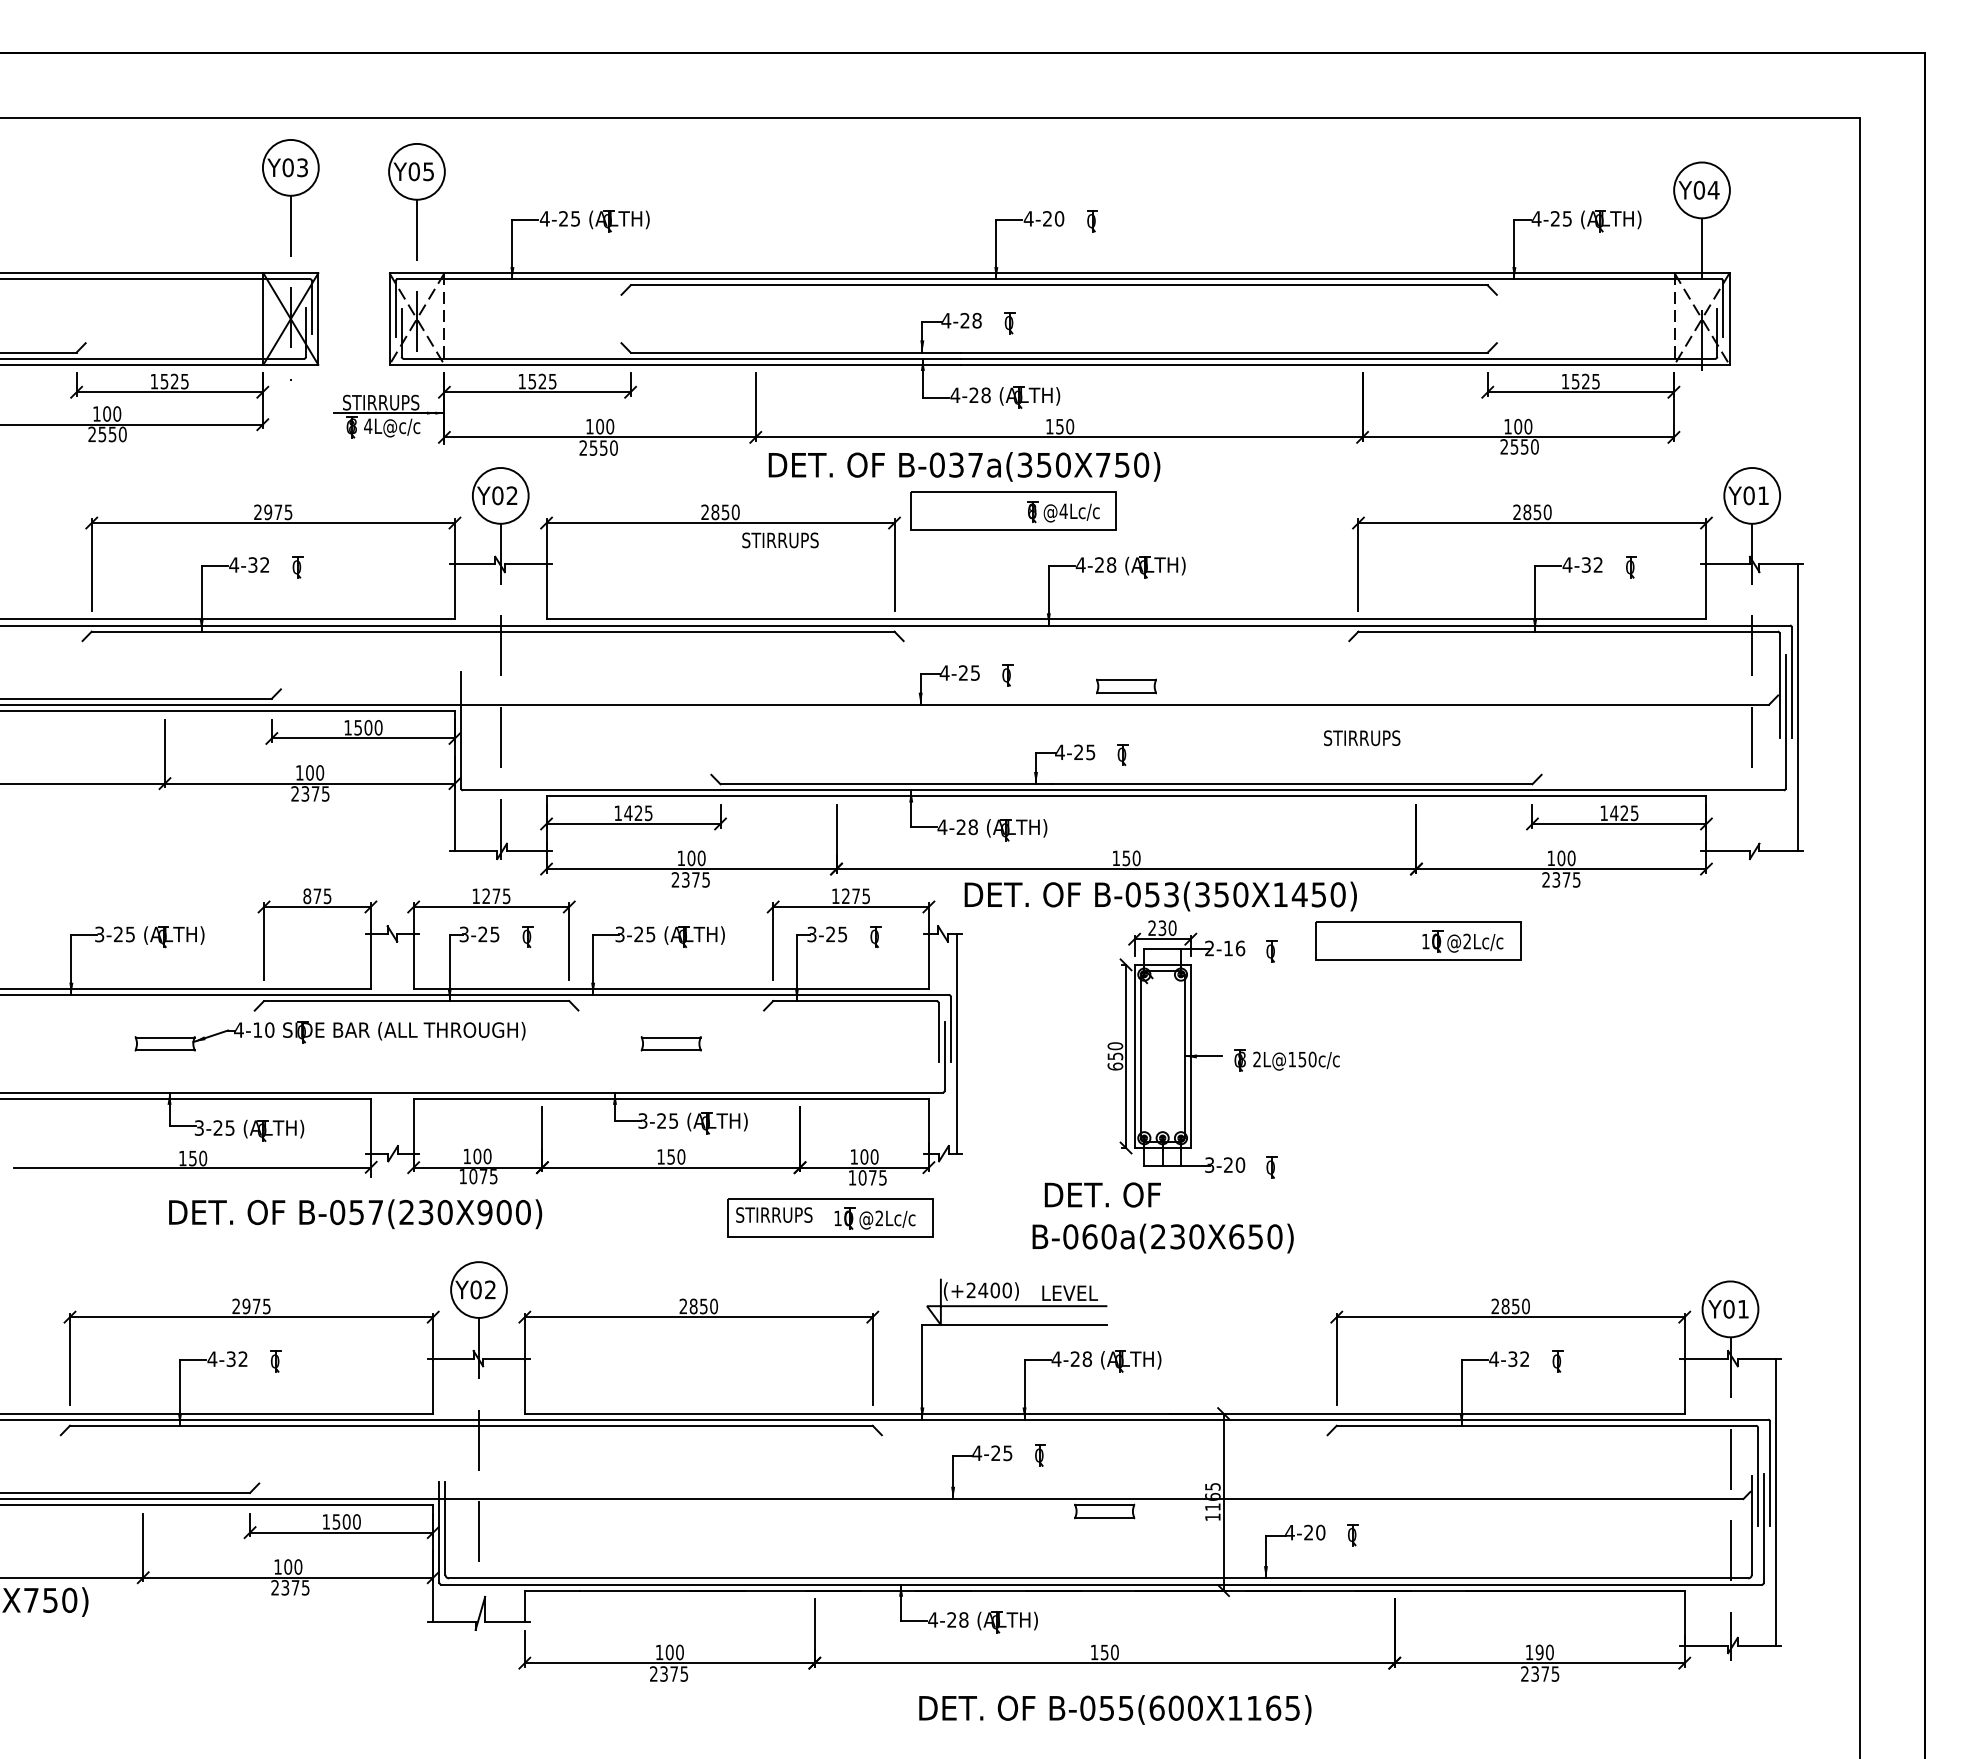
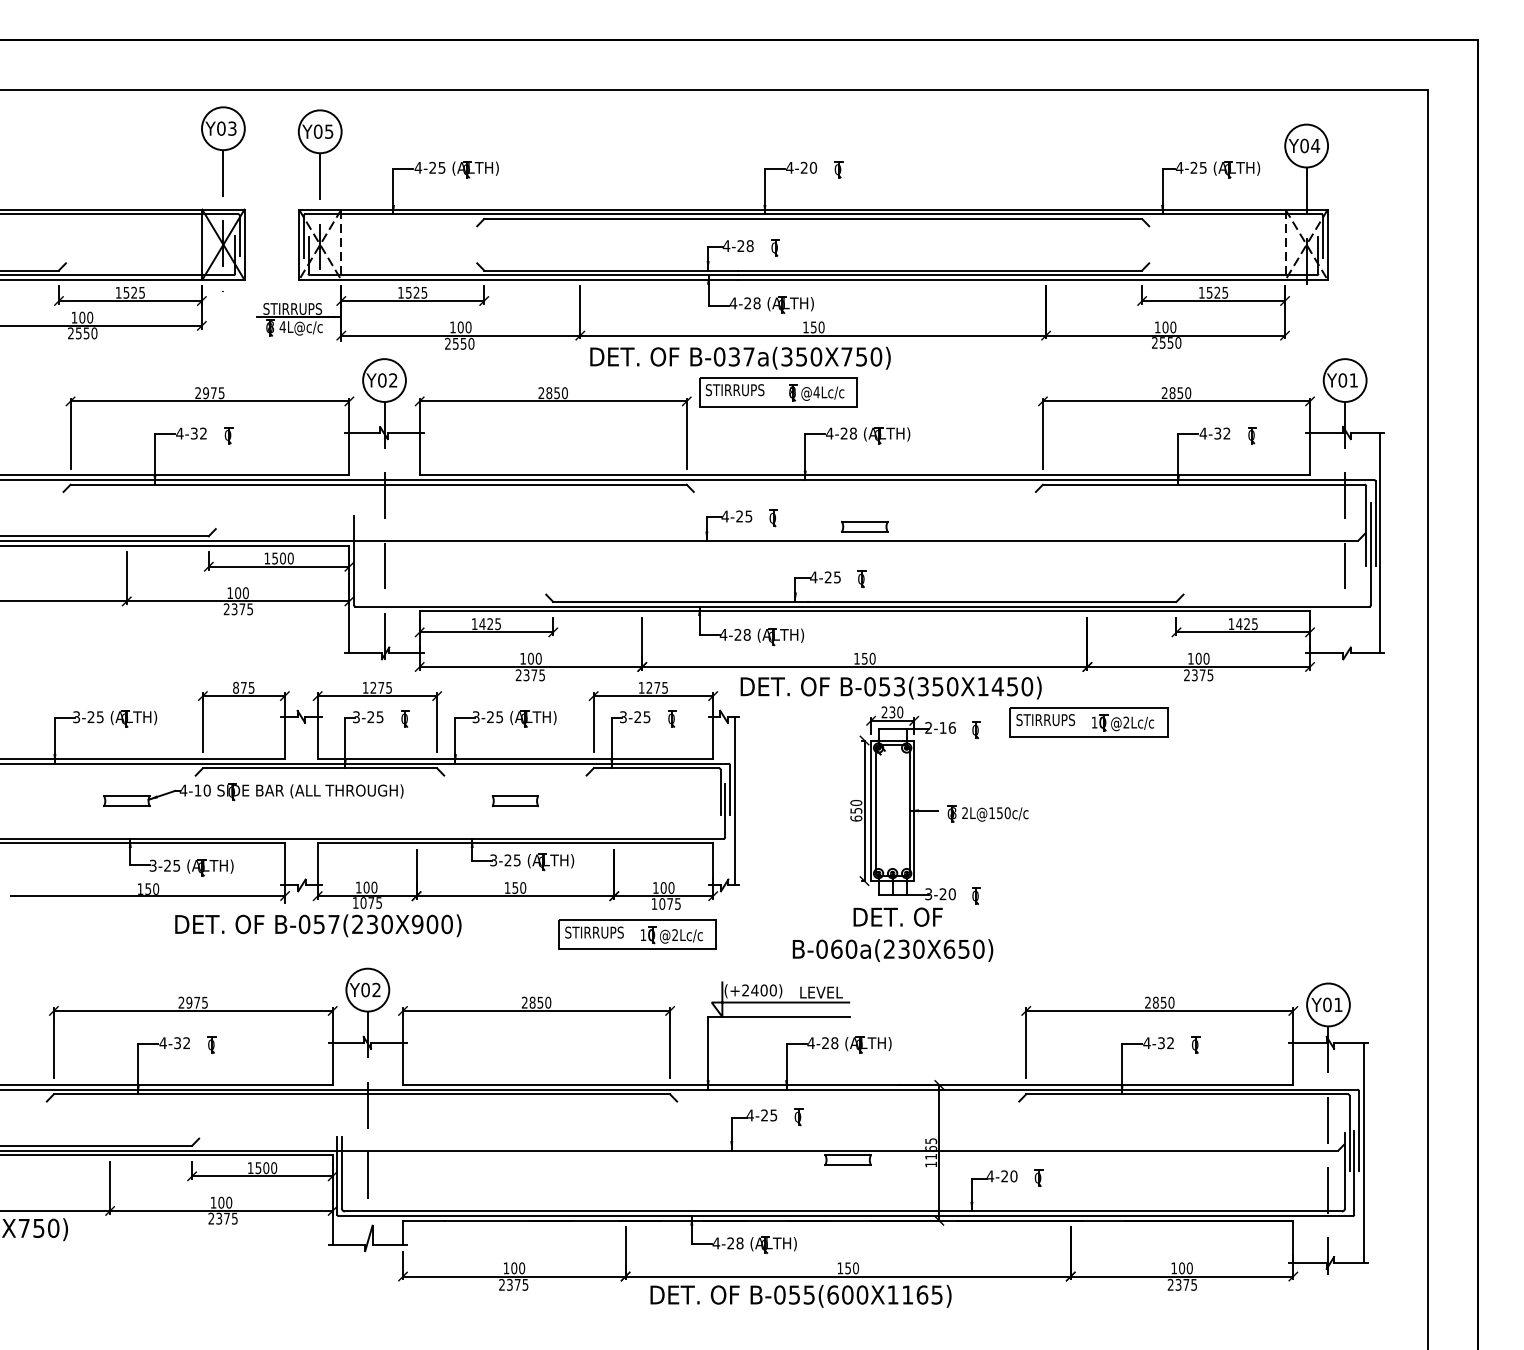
text: (780, 540) -> (735, 390), moved
text: (1362, 738) -> (1046, 720), moved
text: (1102, 1194) -> (897, 916), moved
text: (355, 1214) -> (318, 926), moved
text: (1539, 1652) -> (1181, 1268), 190 -> 100
text: (1115, 1709) -> (801, 1295), moved

